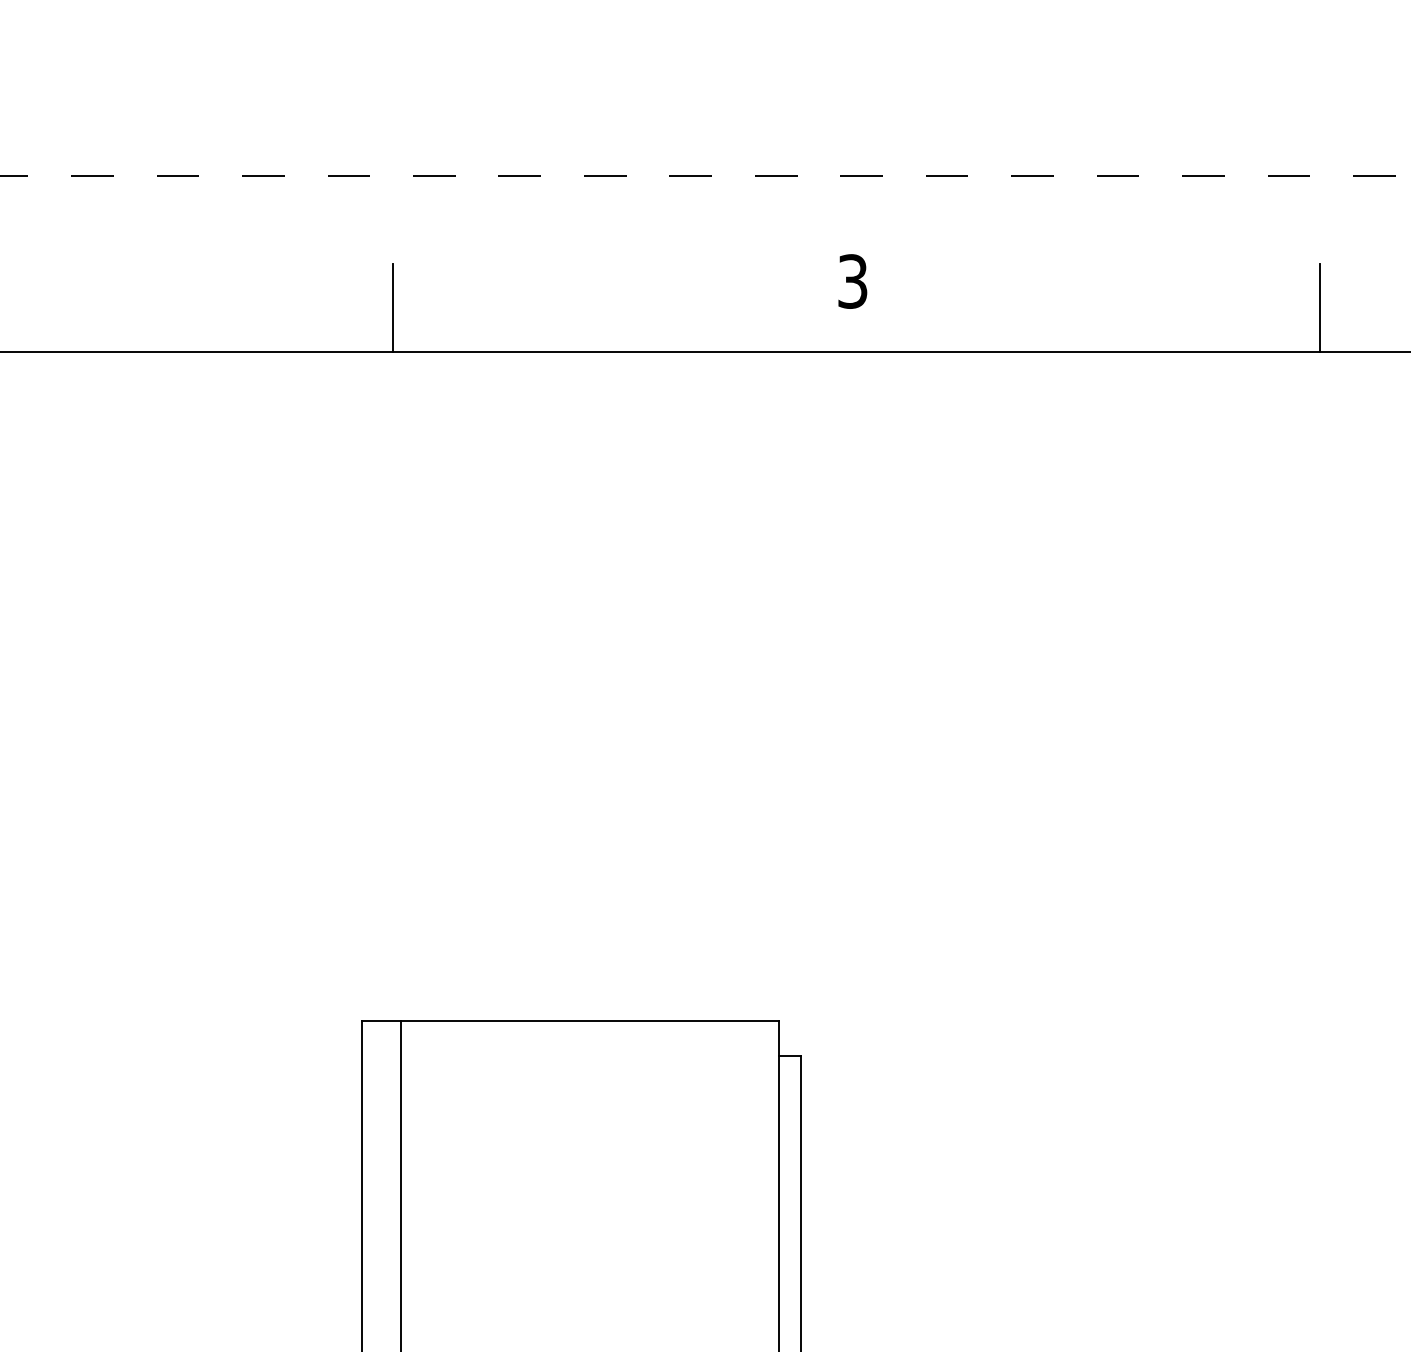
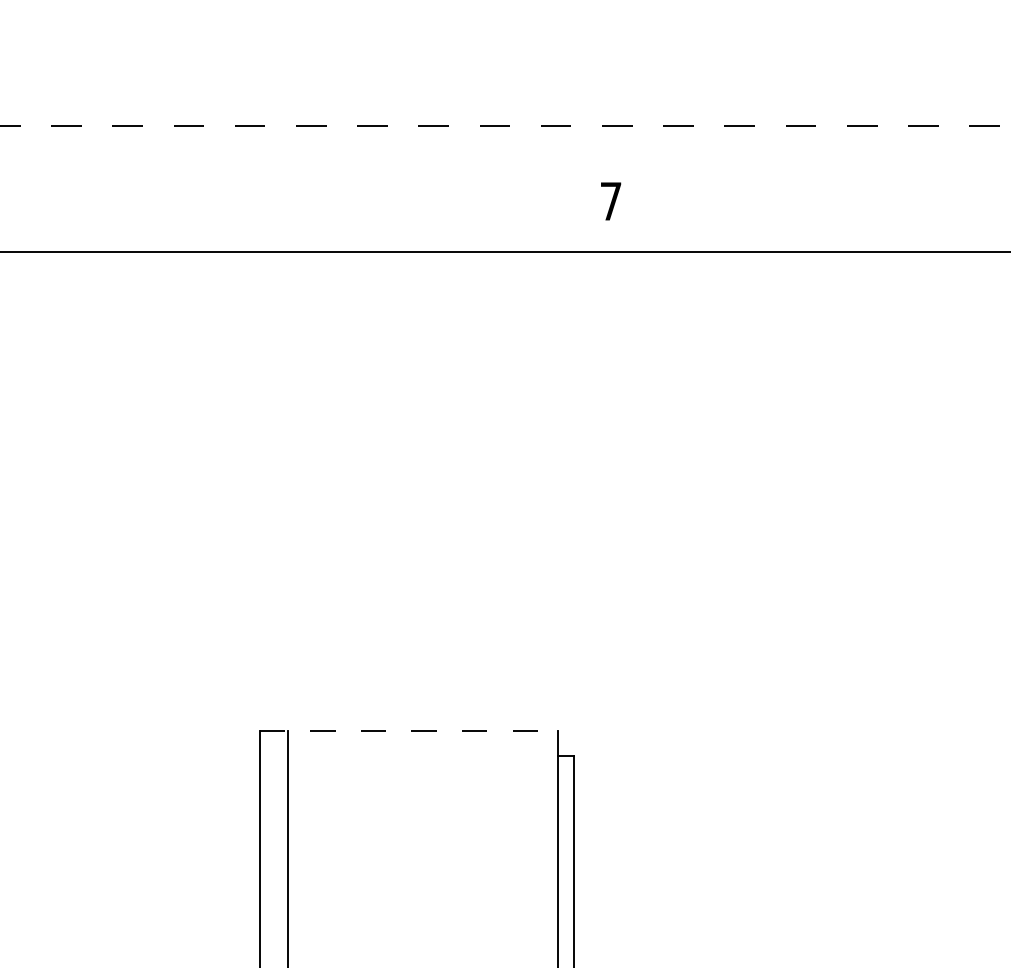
text: (852, 281) -> (610, 201), 3 -> 7
line: (392, 307) -> (281, 220), removed
line: (1319, 307) -> (945, 220), removed
line: (571, 1021) -> (409, 731), solid -> dashed

